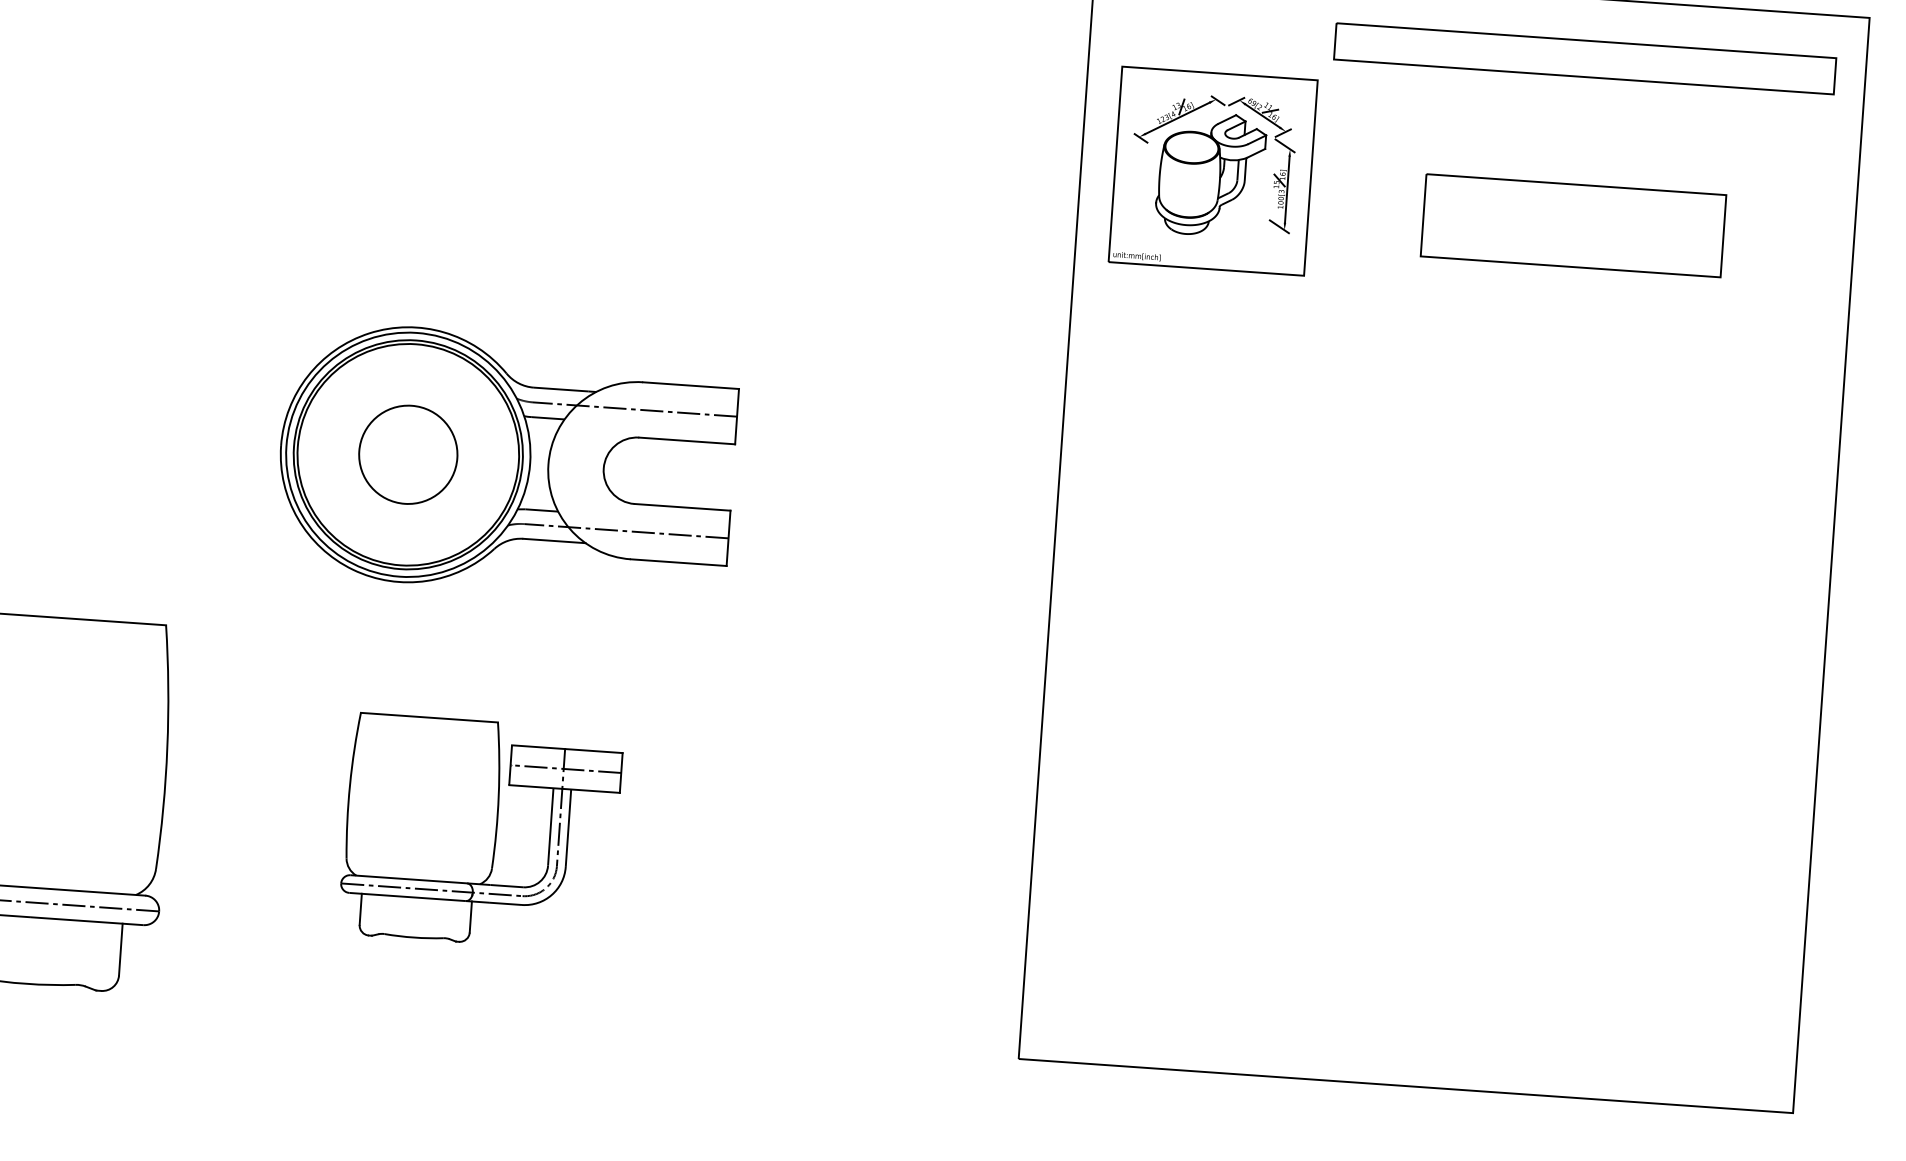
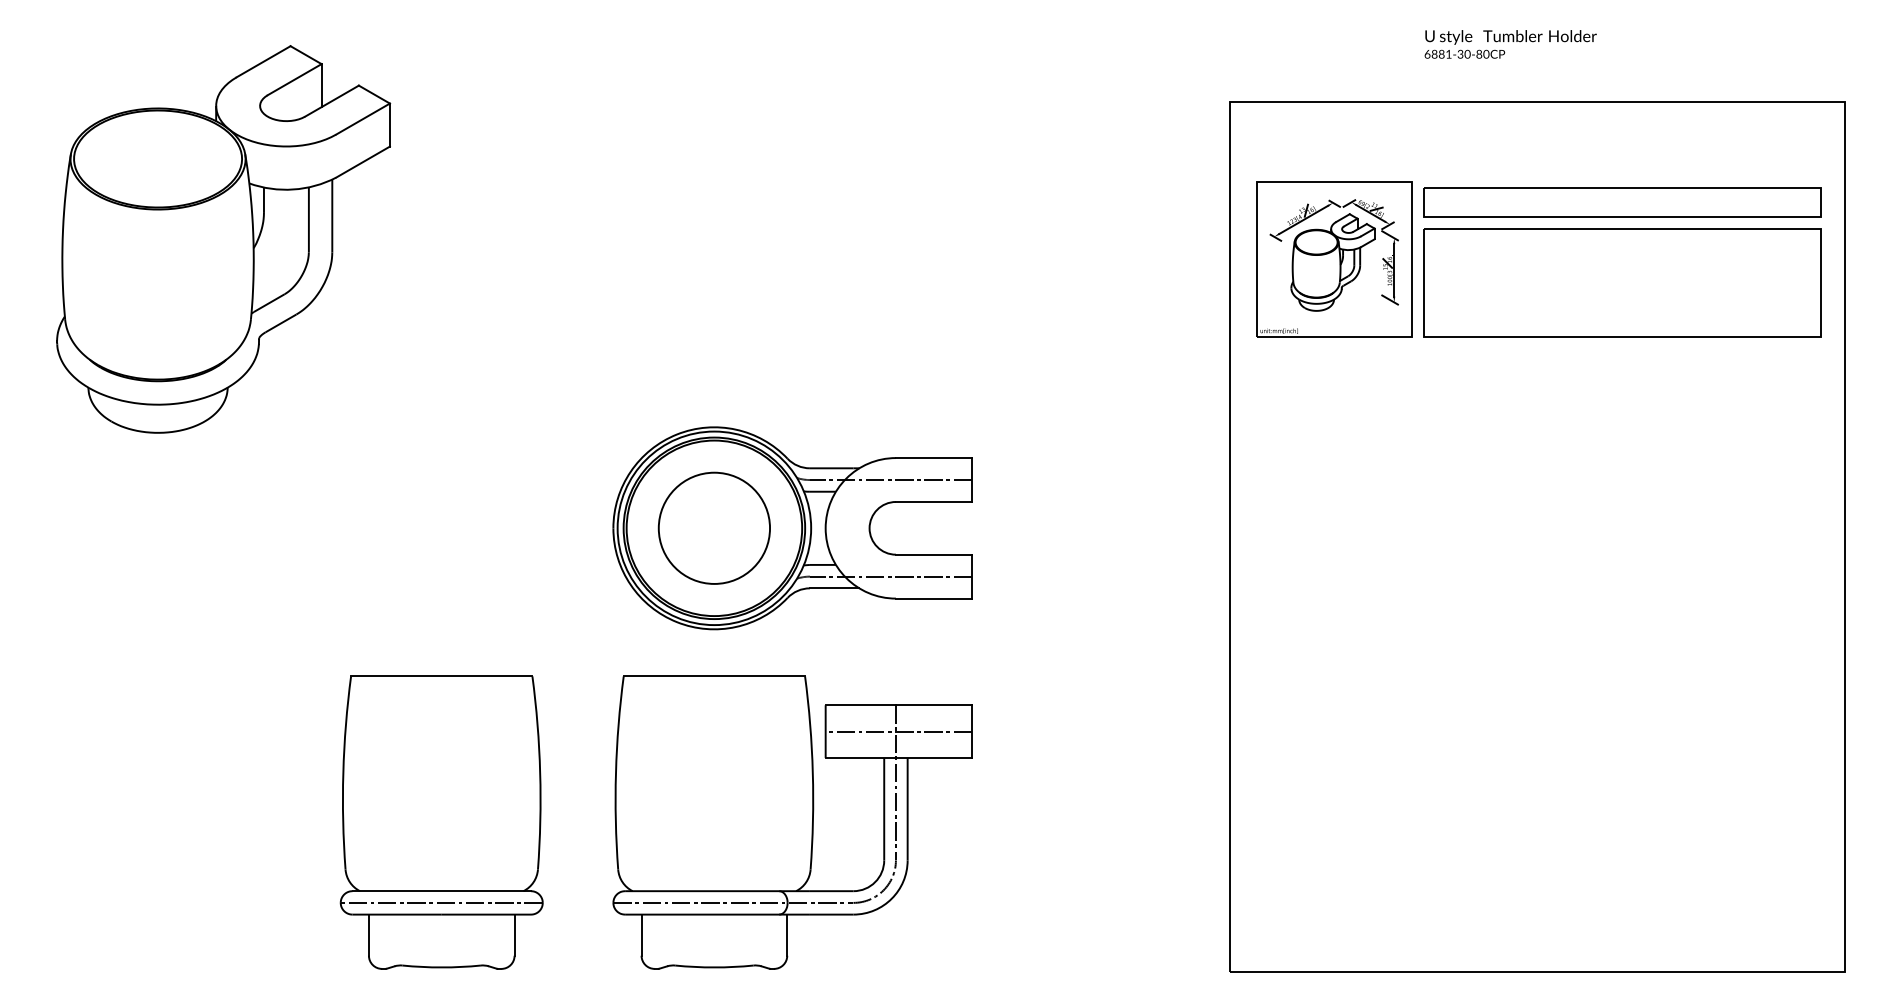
part: (1585, 58) -> (1622, 202), moved
part: (1573, 225) -> (1622, 282), size x1.67
circle: (408, 453) -> (714, 527), size x1.43
part: (480, 832) -> (792, 822), size x1.67

